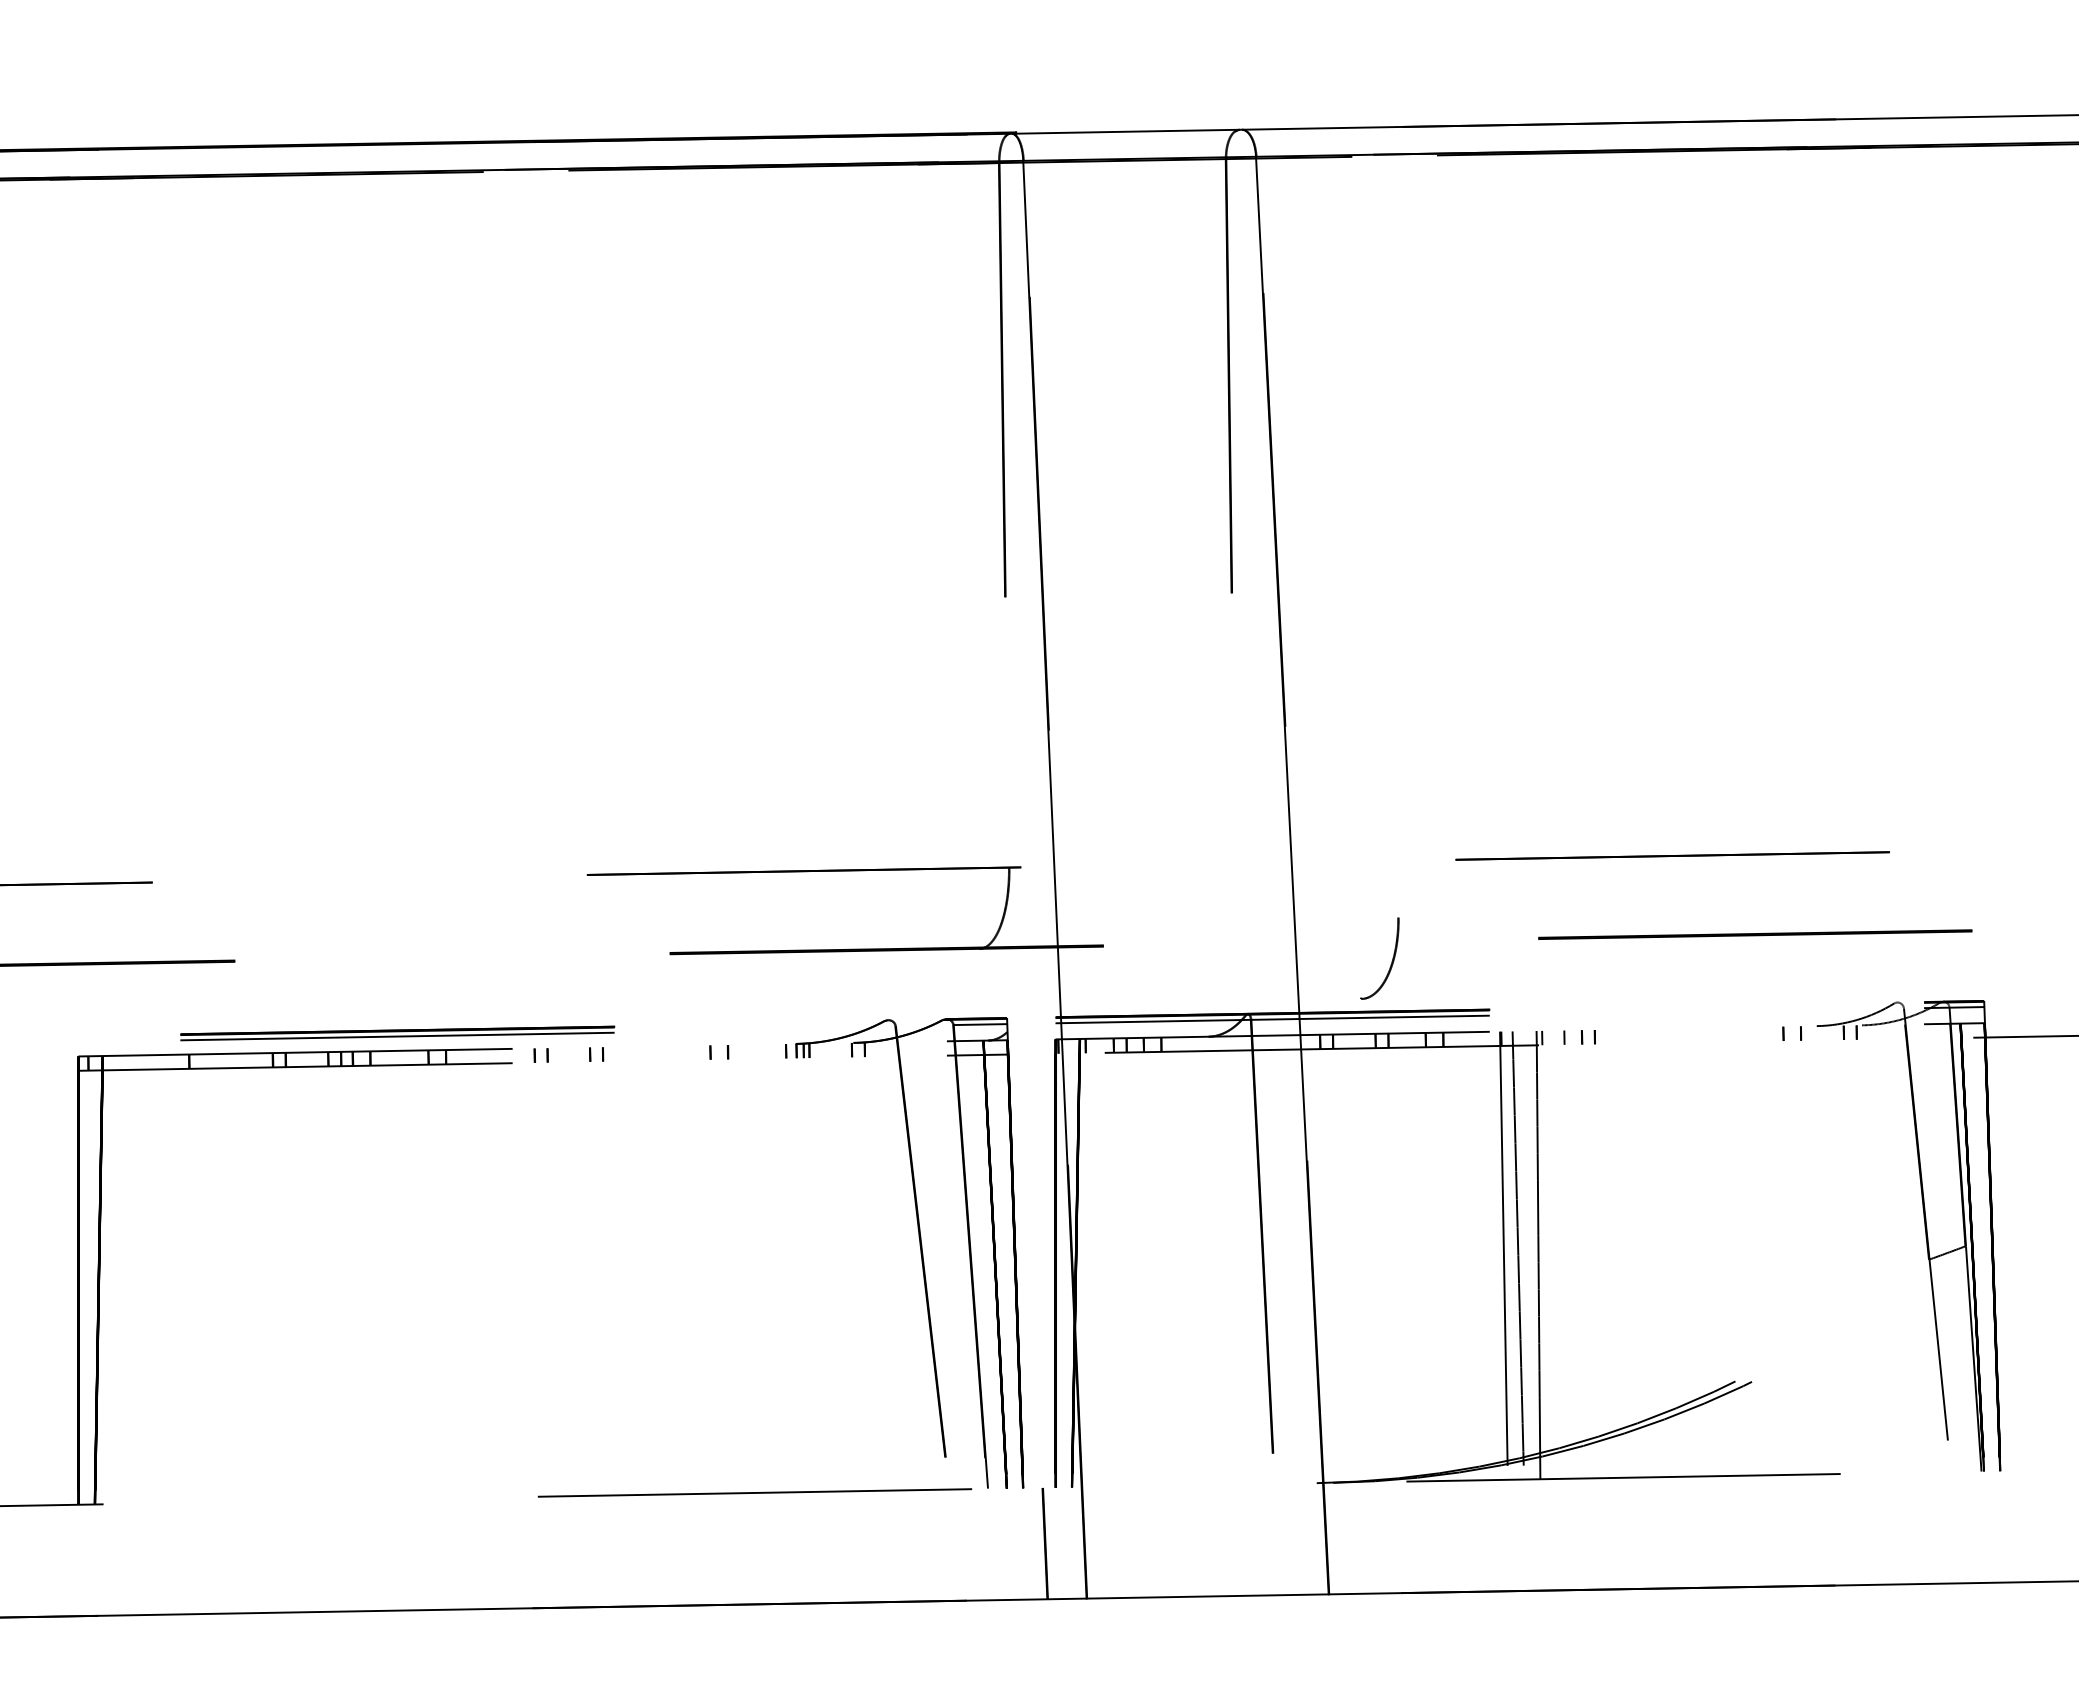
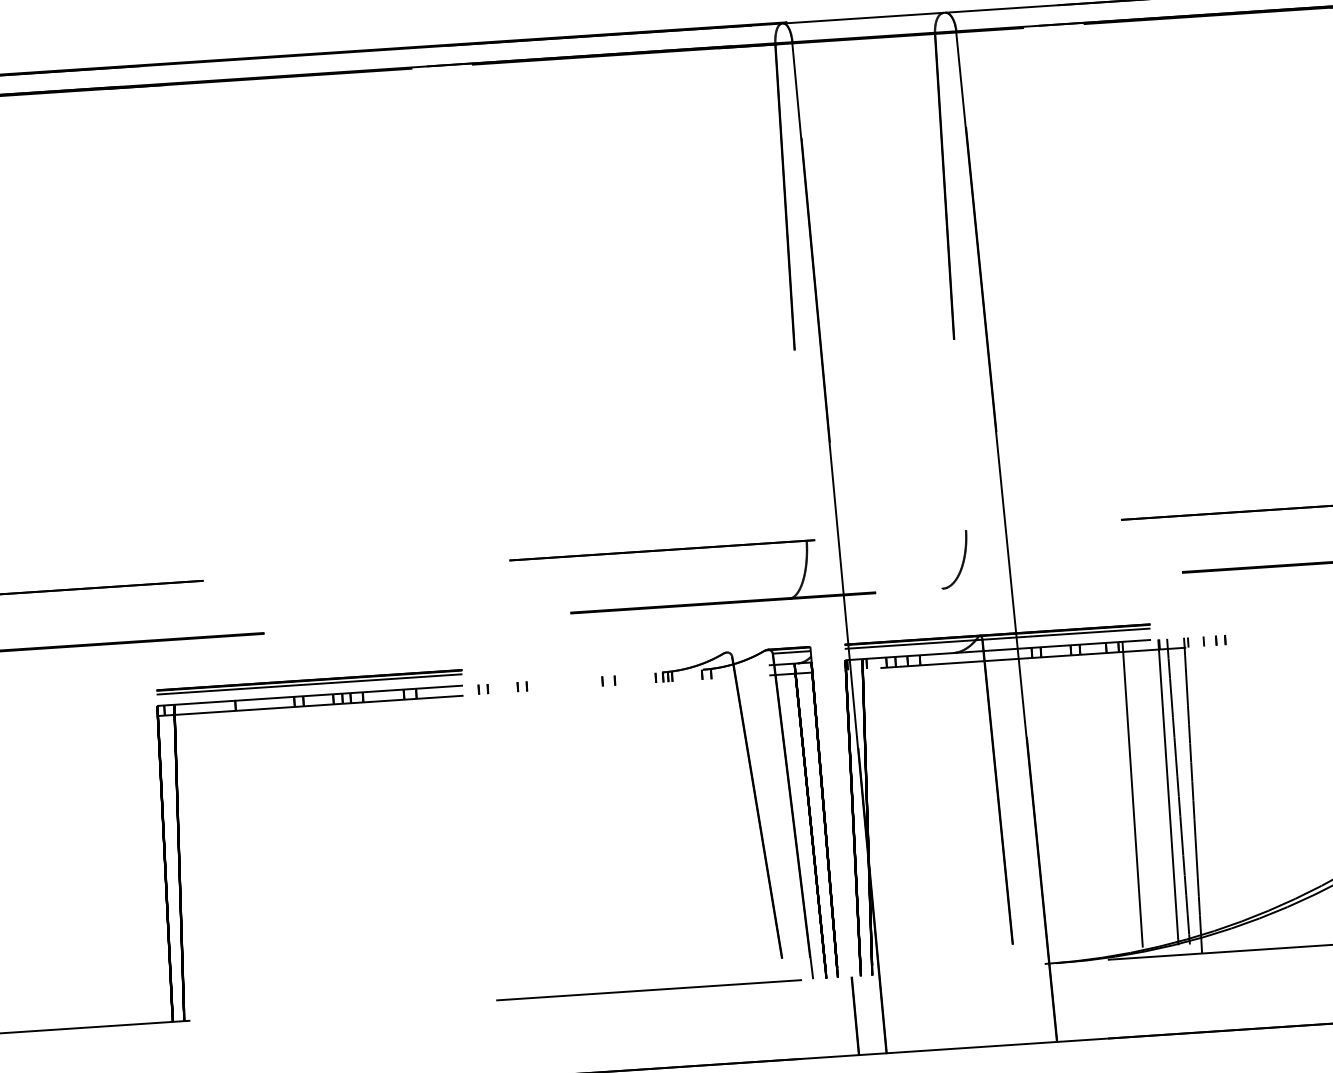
part: (1391, 961) -> (962, 561), moved
part: (397, 1033) -> (309, 682), moved
line: (1453, 1256) -> (1133, 799), added

